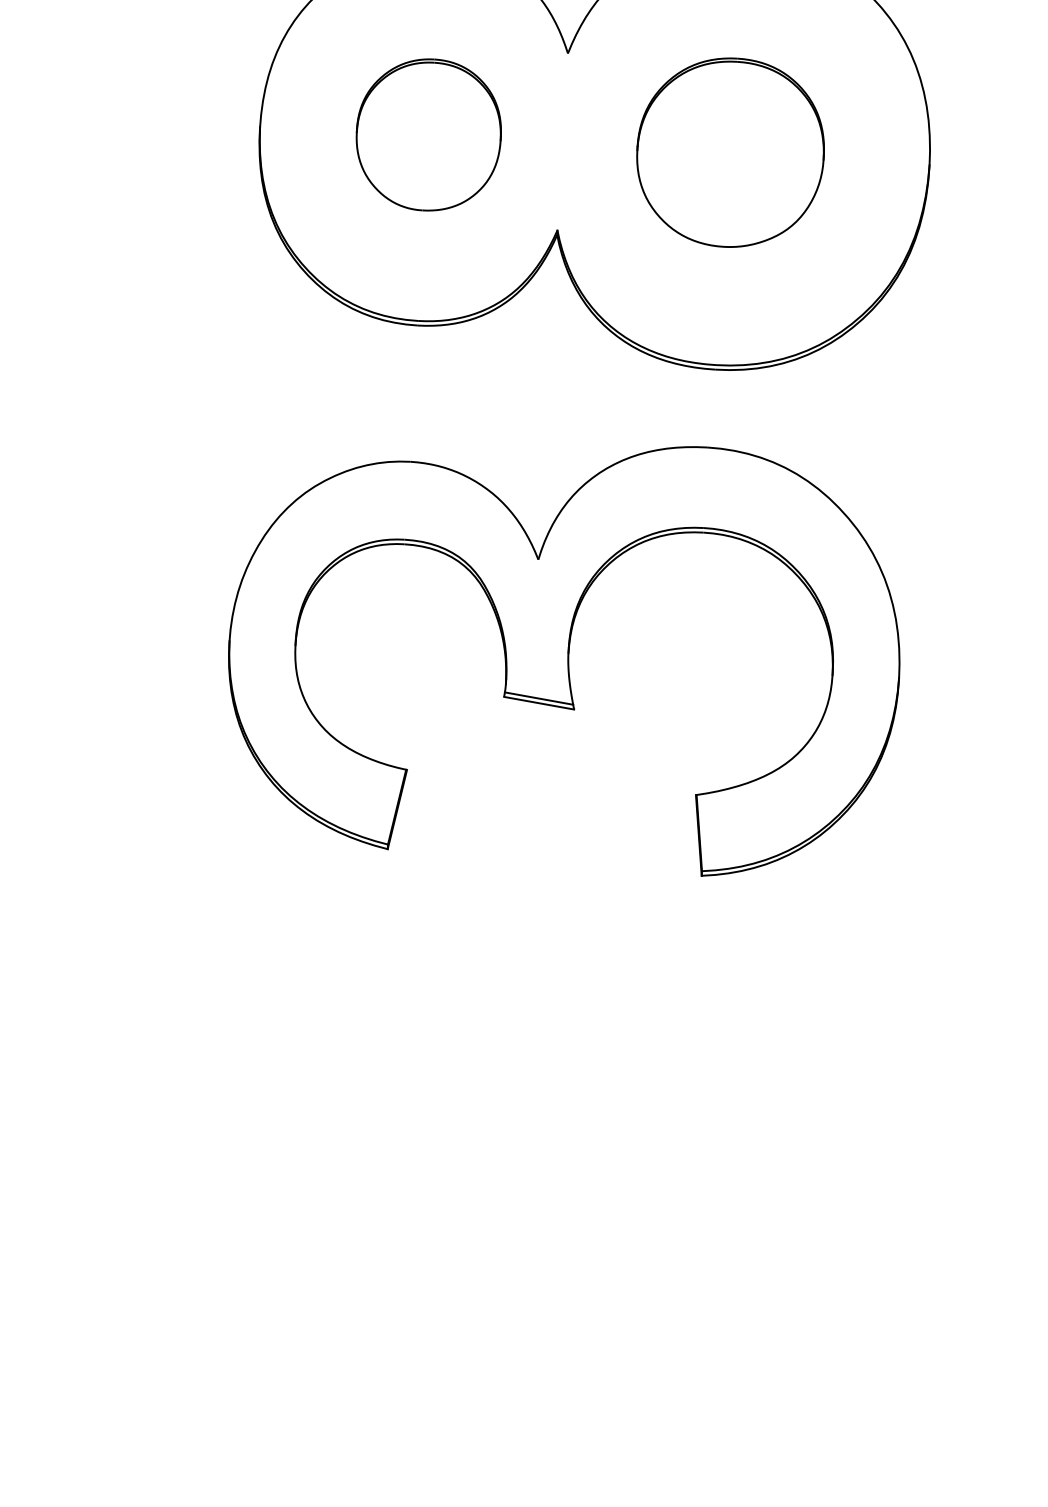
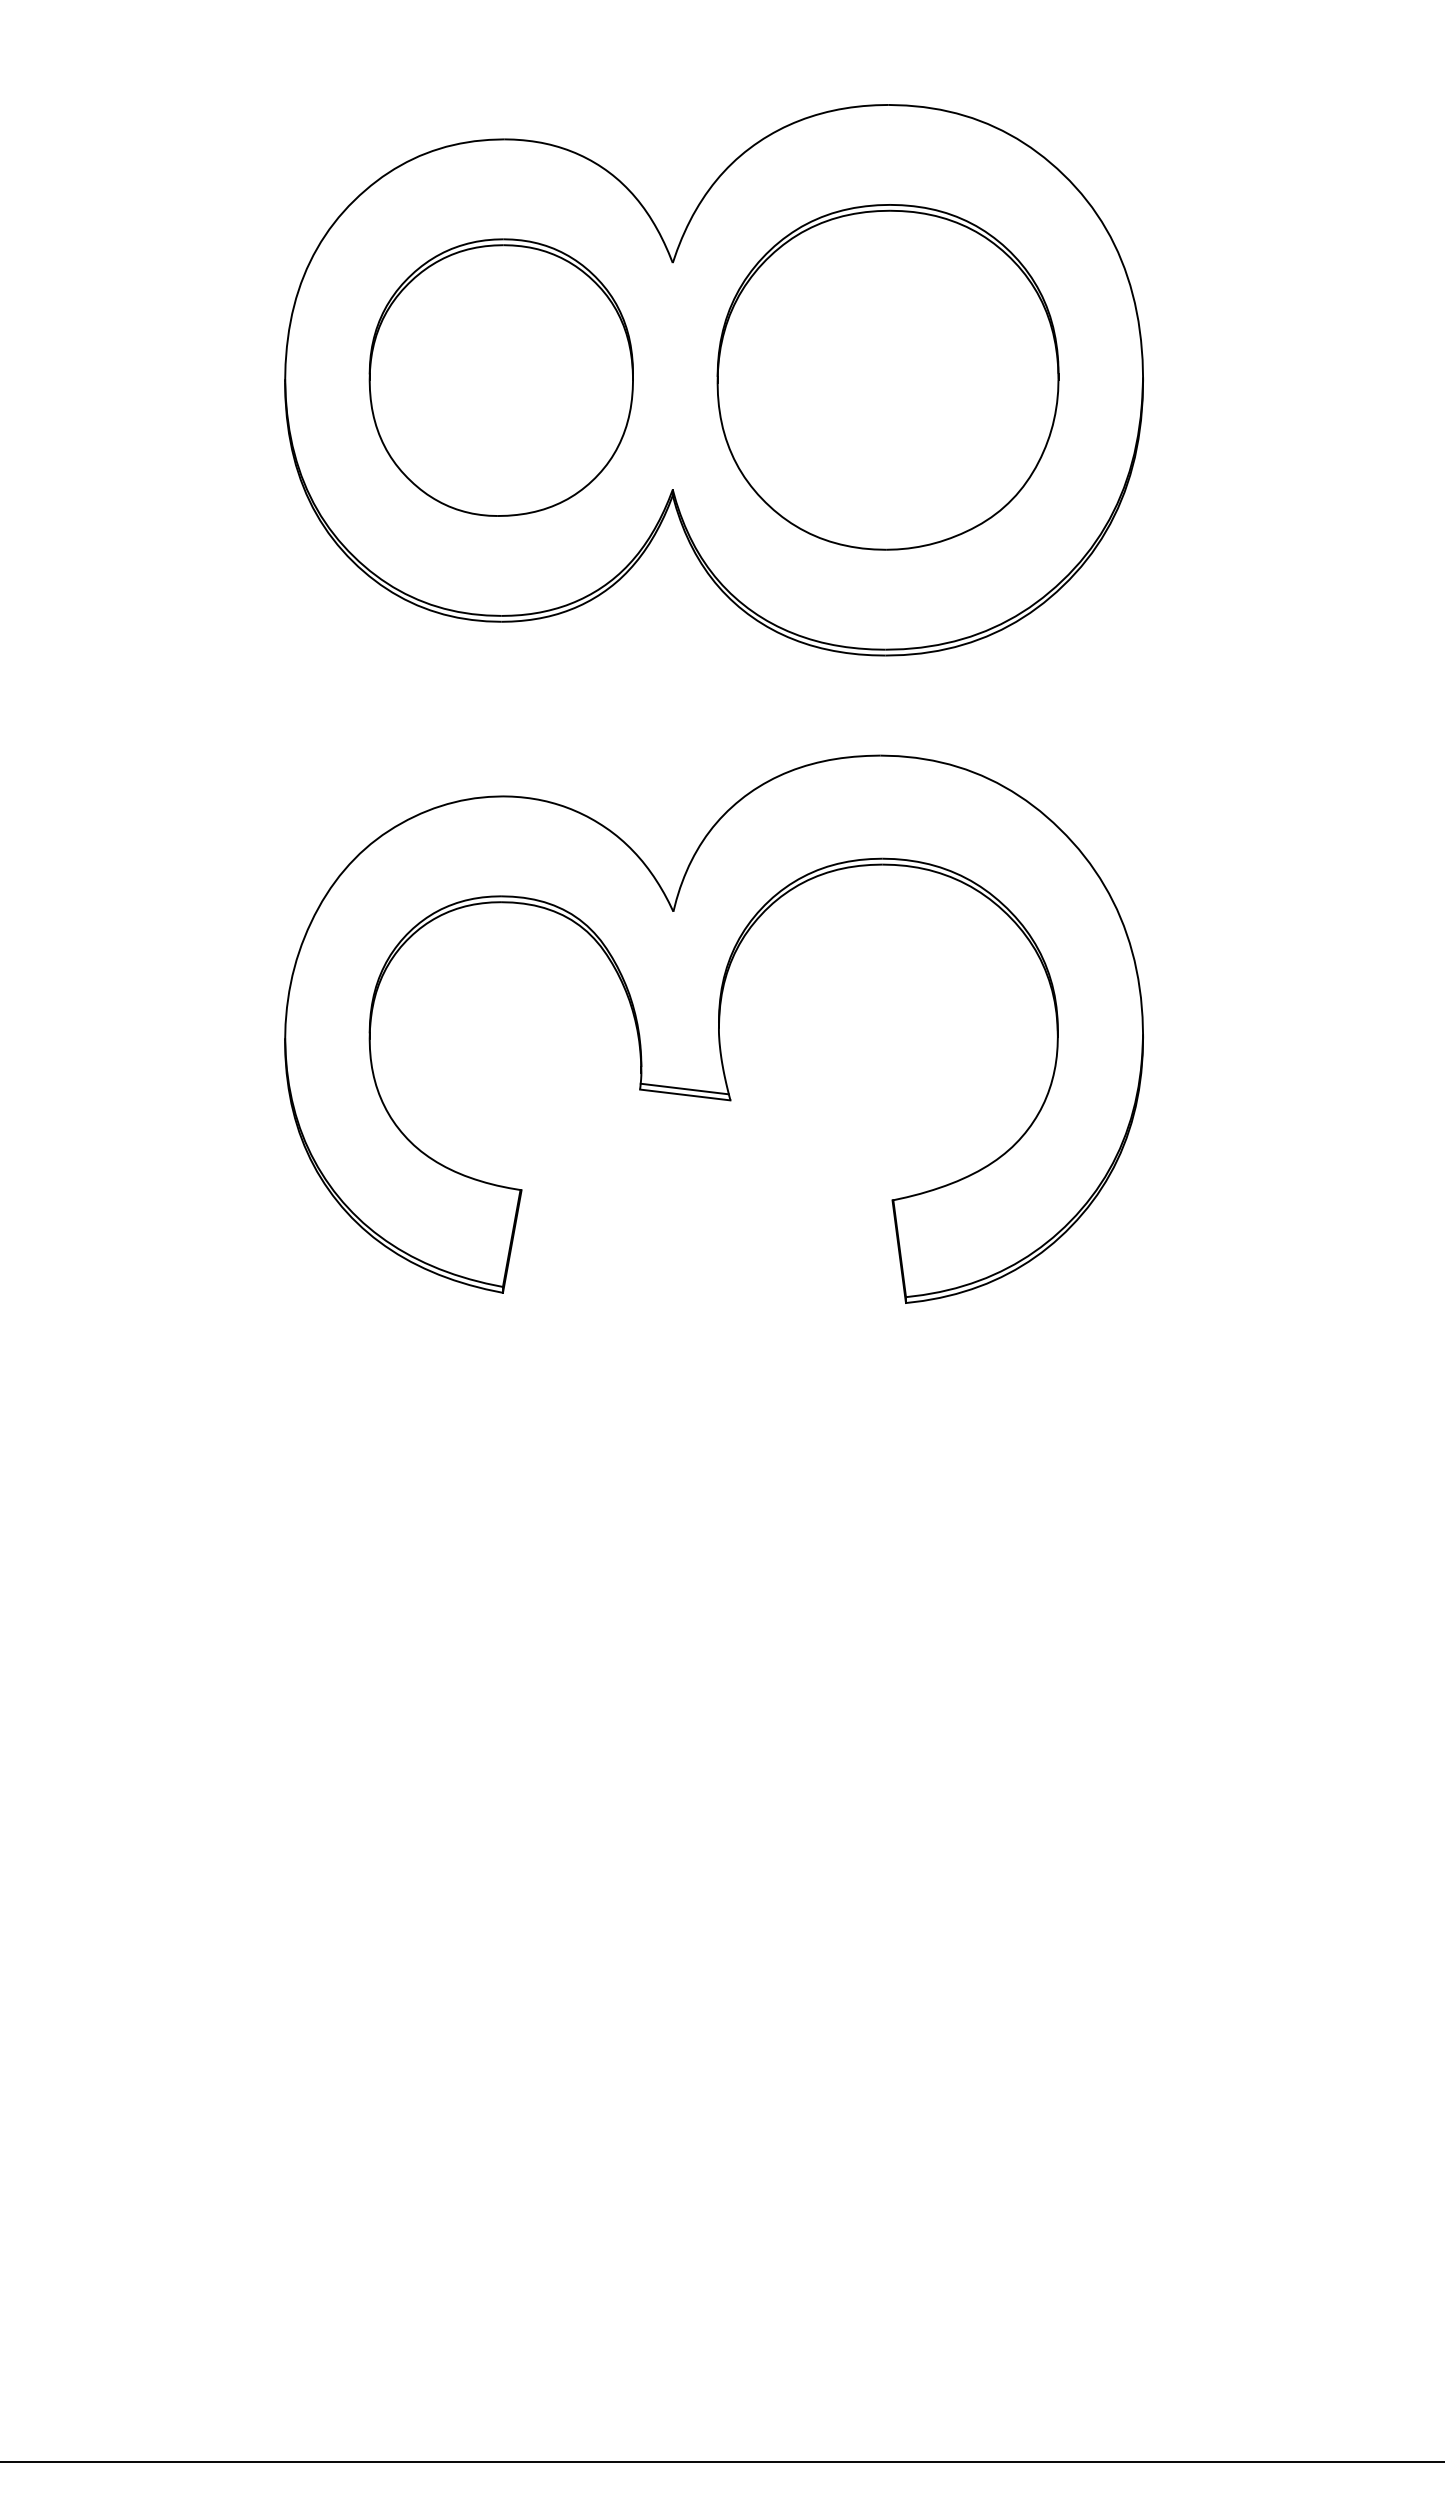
part: (428, 134) -> (500, 377), size x1.43
part: (730, 152) -> (887, 377), size x1.43

